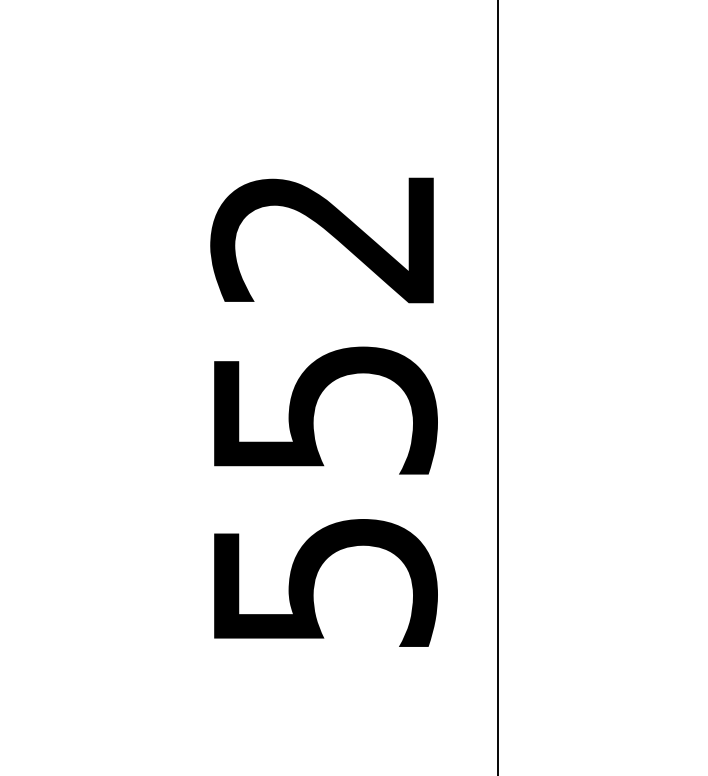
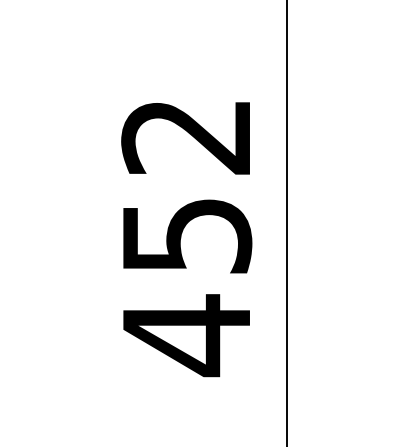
text: (325, 582) -> (187, 335), 552 -> 452

